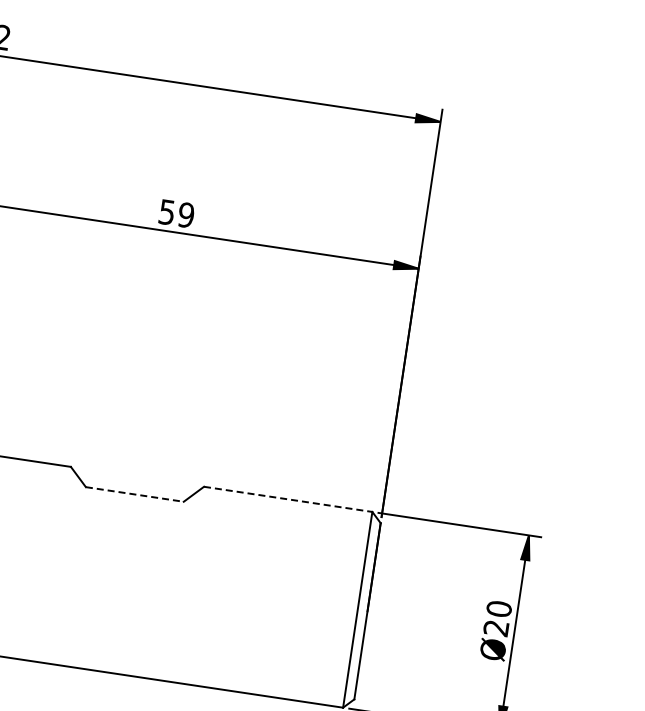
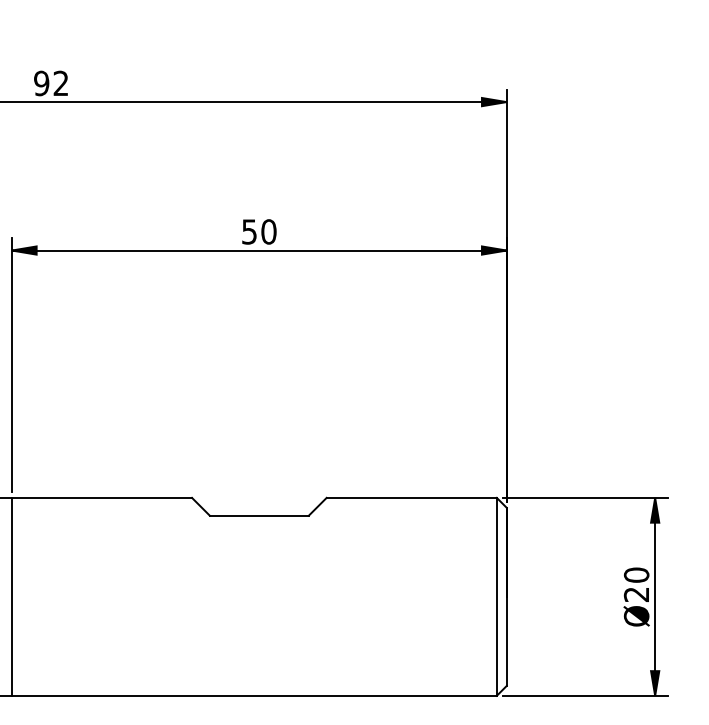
text: (185, 214) -> (268, 231), 59 -> 50
line: (135, 494) -> (259, 515), dashed -> solid
line: (289, 499) -> (412, 497), dashed -> solid

